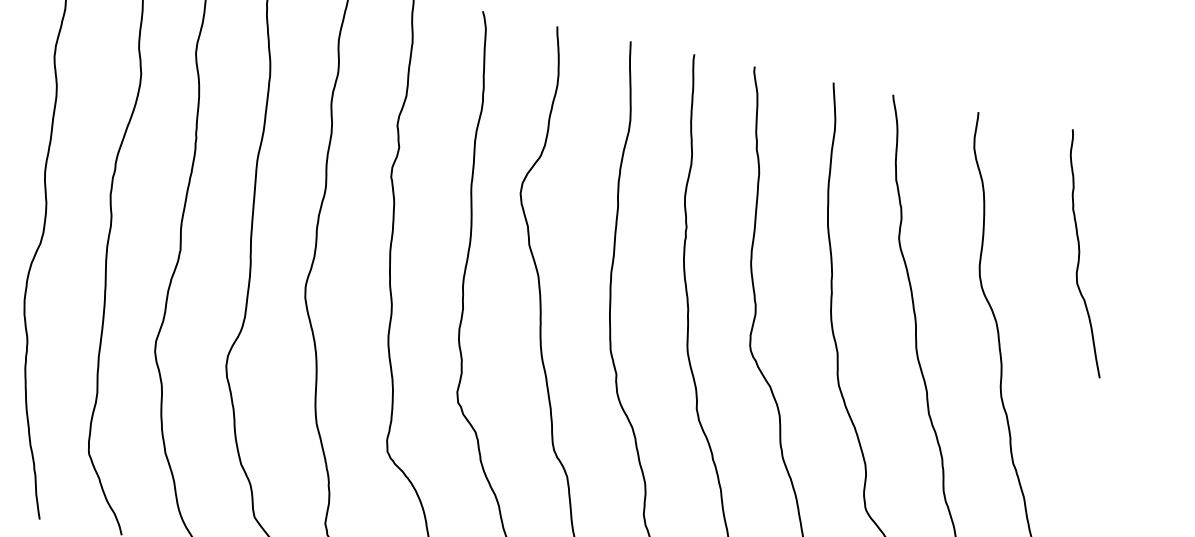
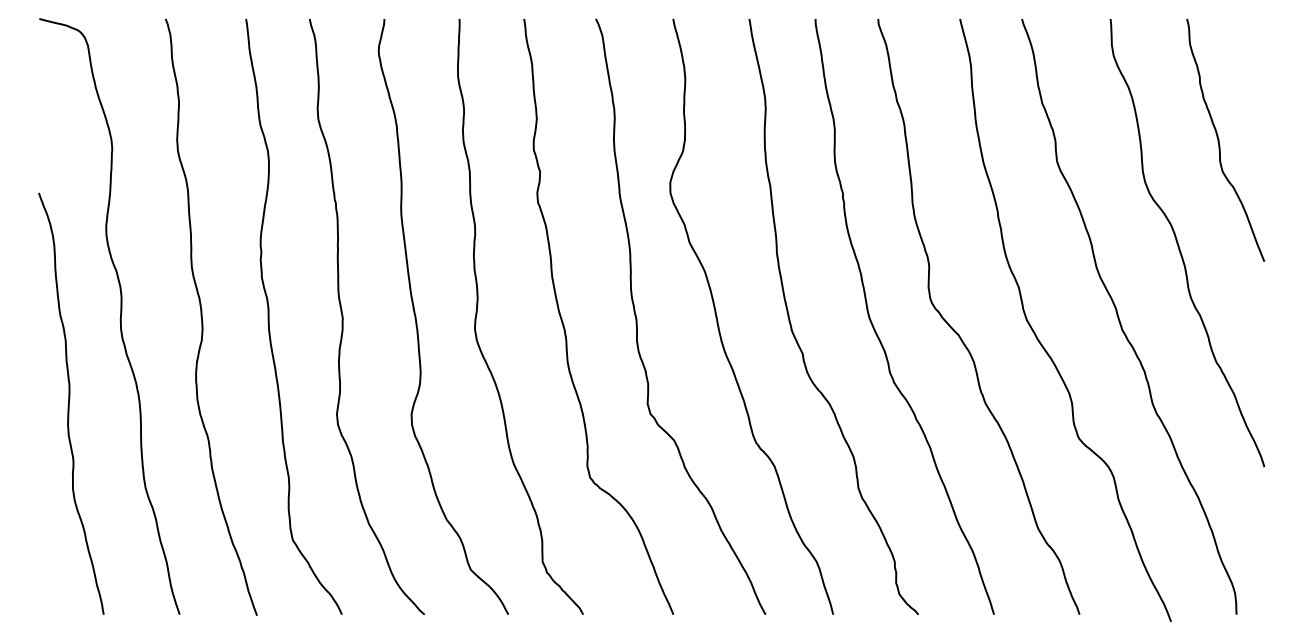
curve: (1080, 251) -> (1219, 139), moved

